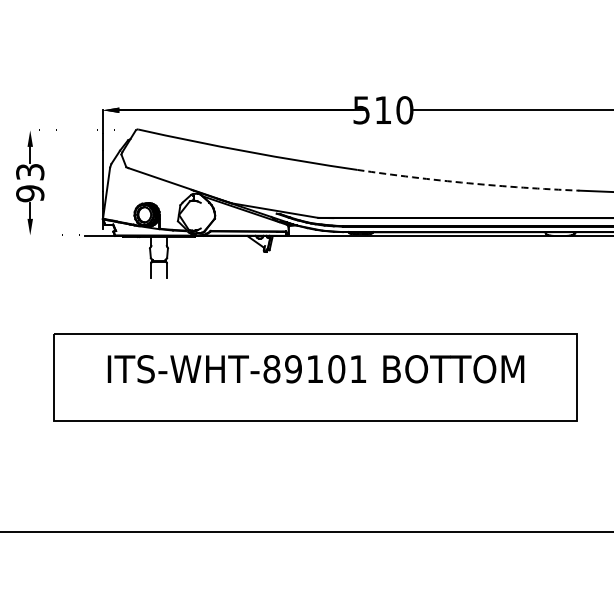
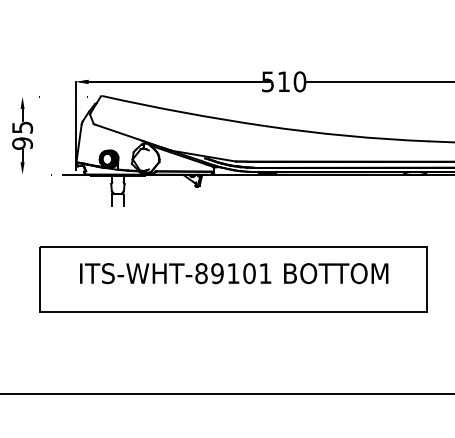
text: (29, 171) -> (22, 127), 93 -> 95
arc: (468, 183) -> (347, 136), dashed -> solid

